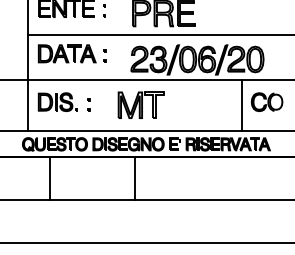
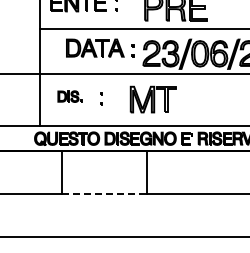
part: (71, 53) -> (99, 47), moved
part: (57, 102) -> (69, 96), size x0.6
line: (92, 199) -> (104, 193), solid -> dashed

